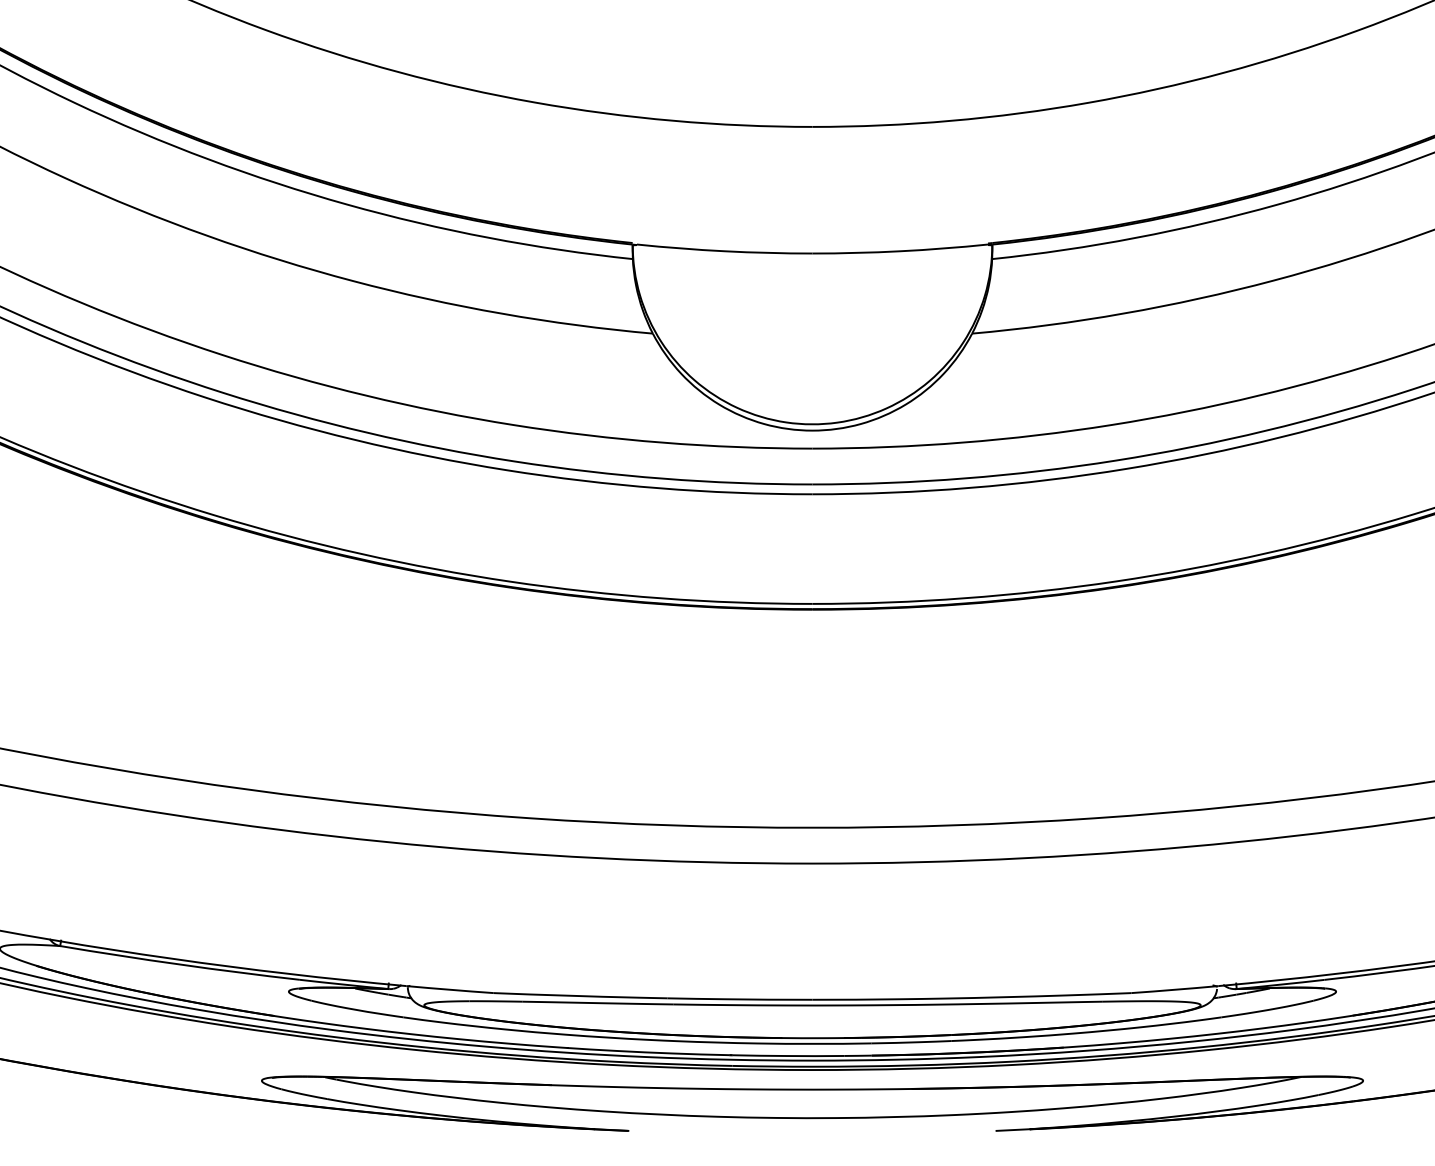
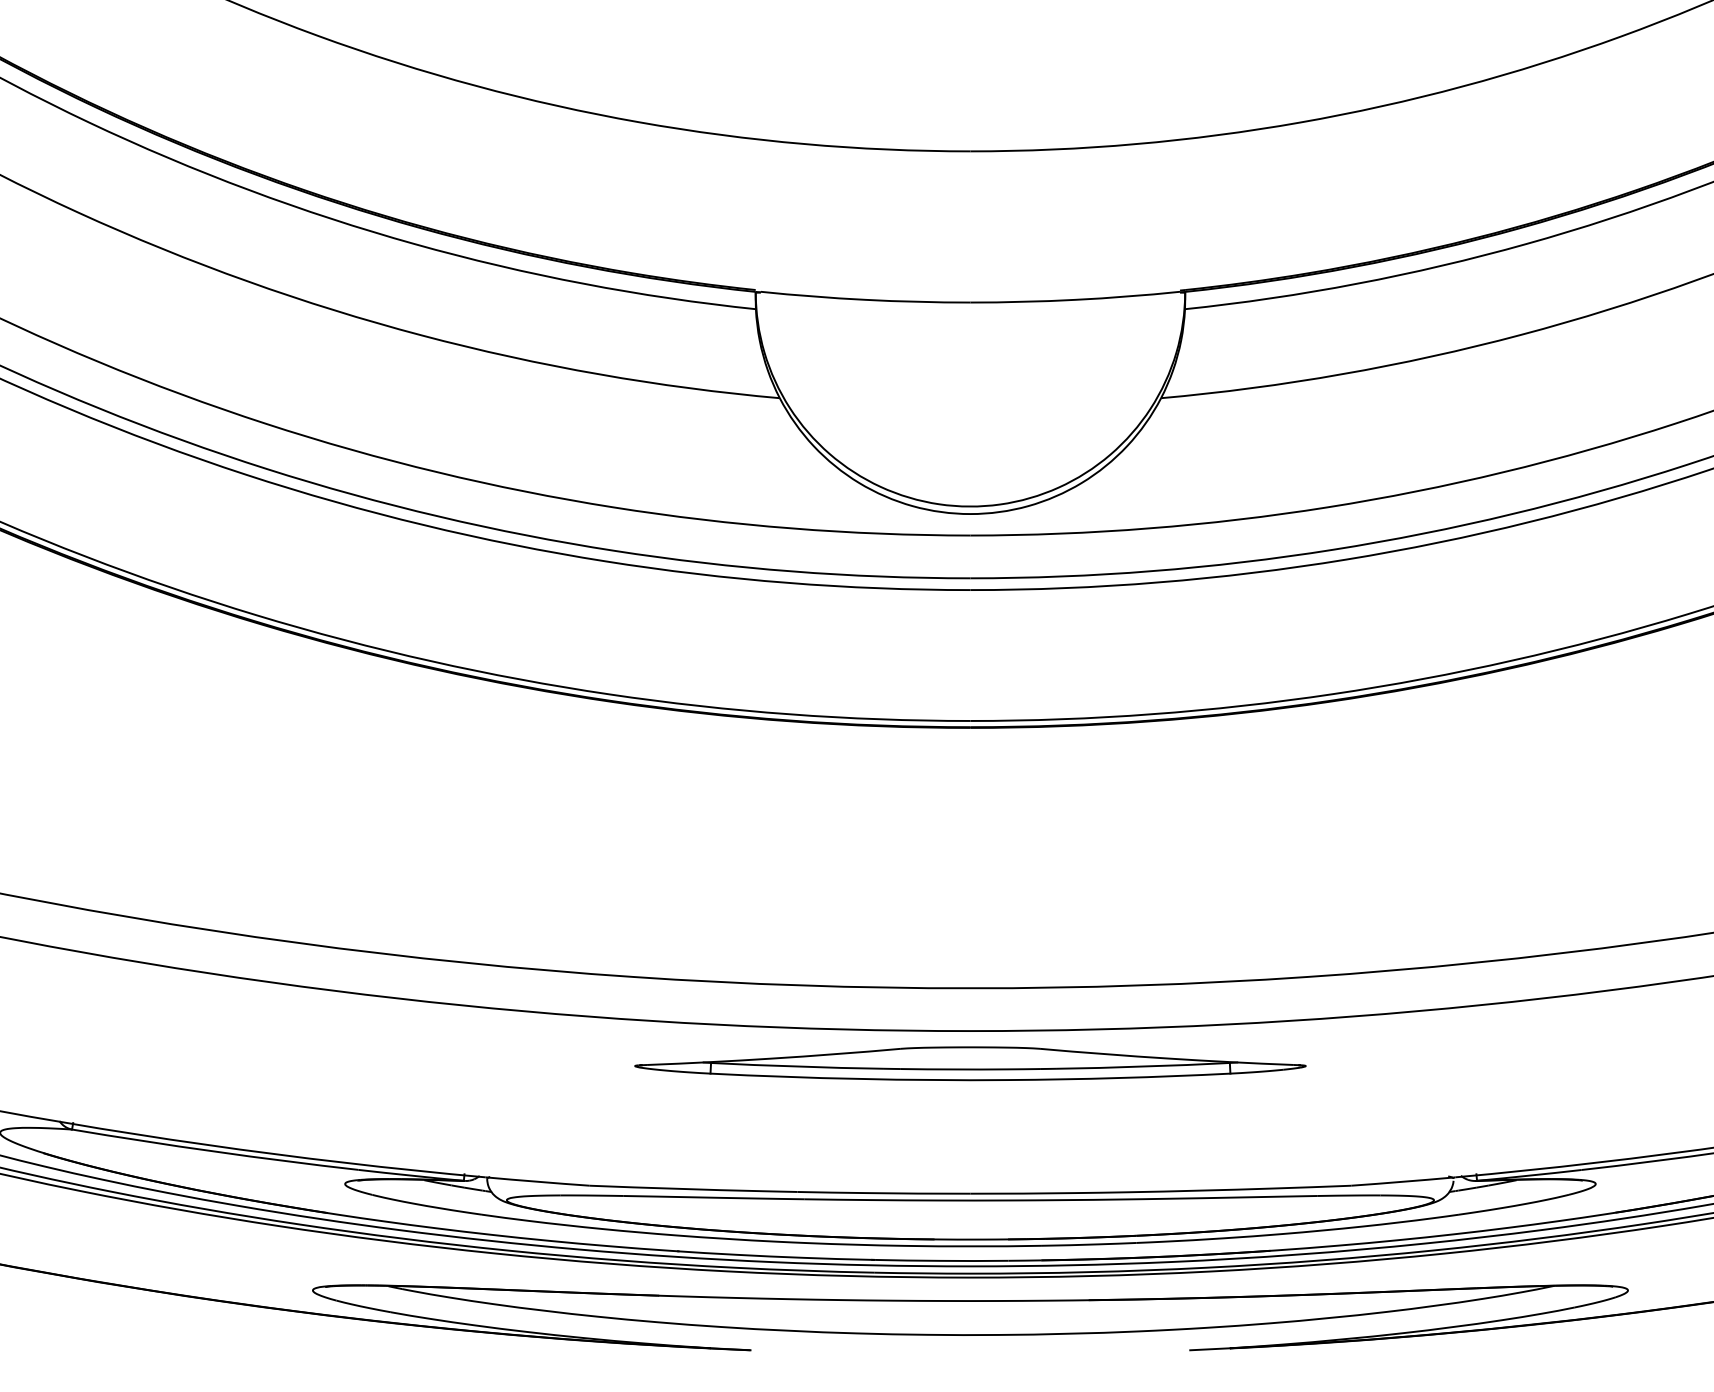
part: (812, 890) -> (970, 1063), added

